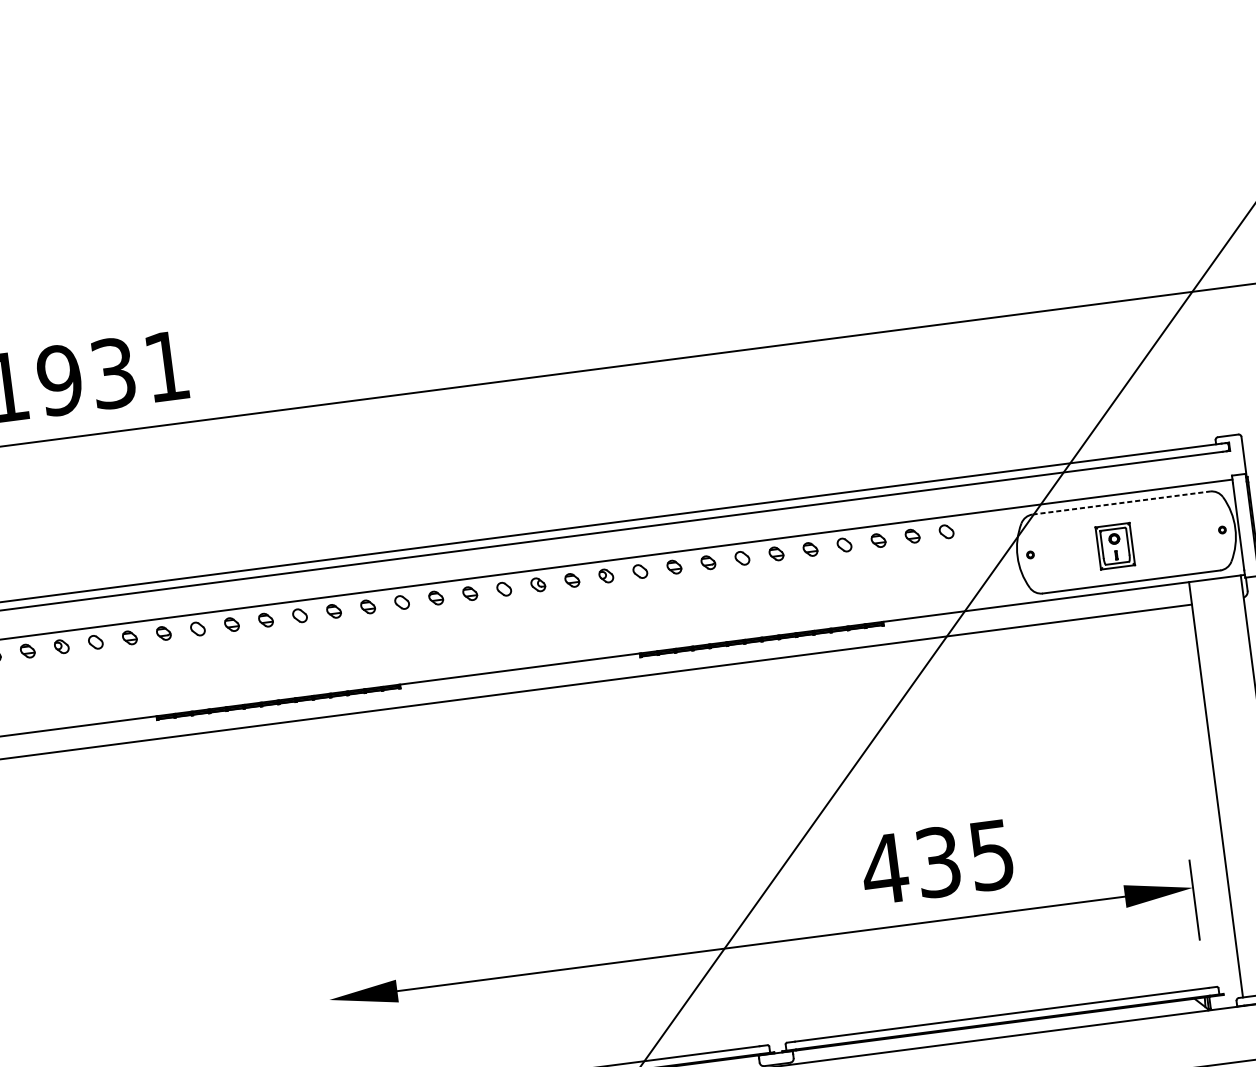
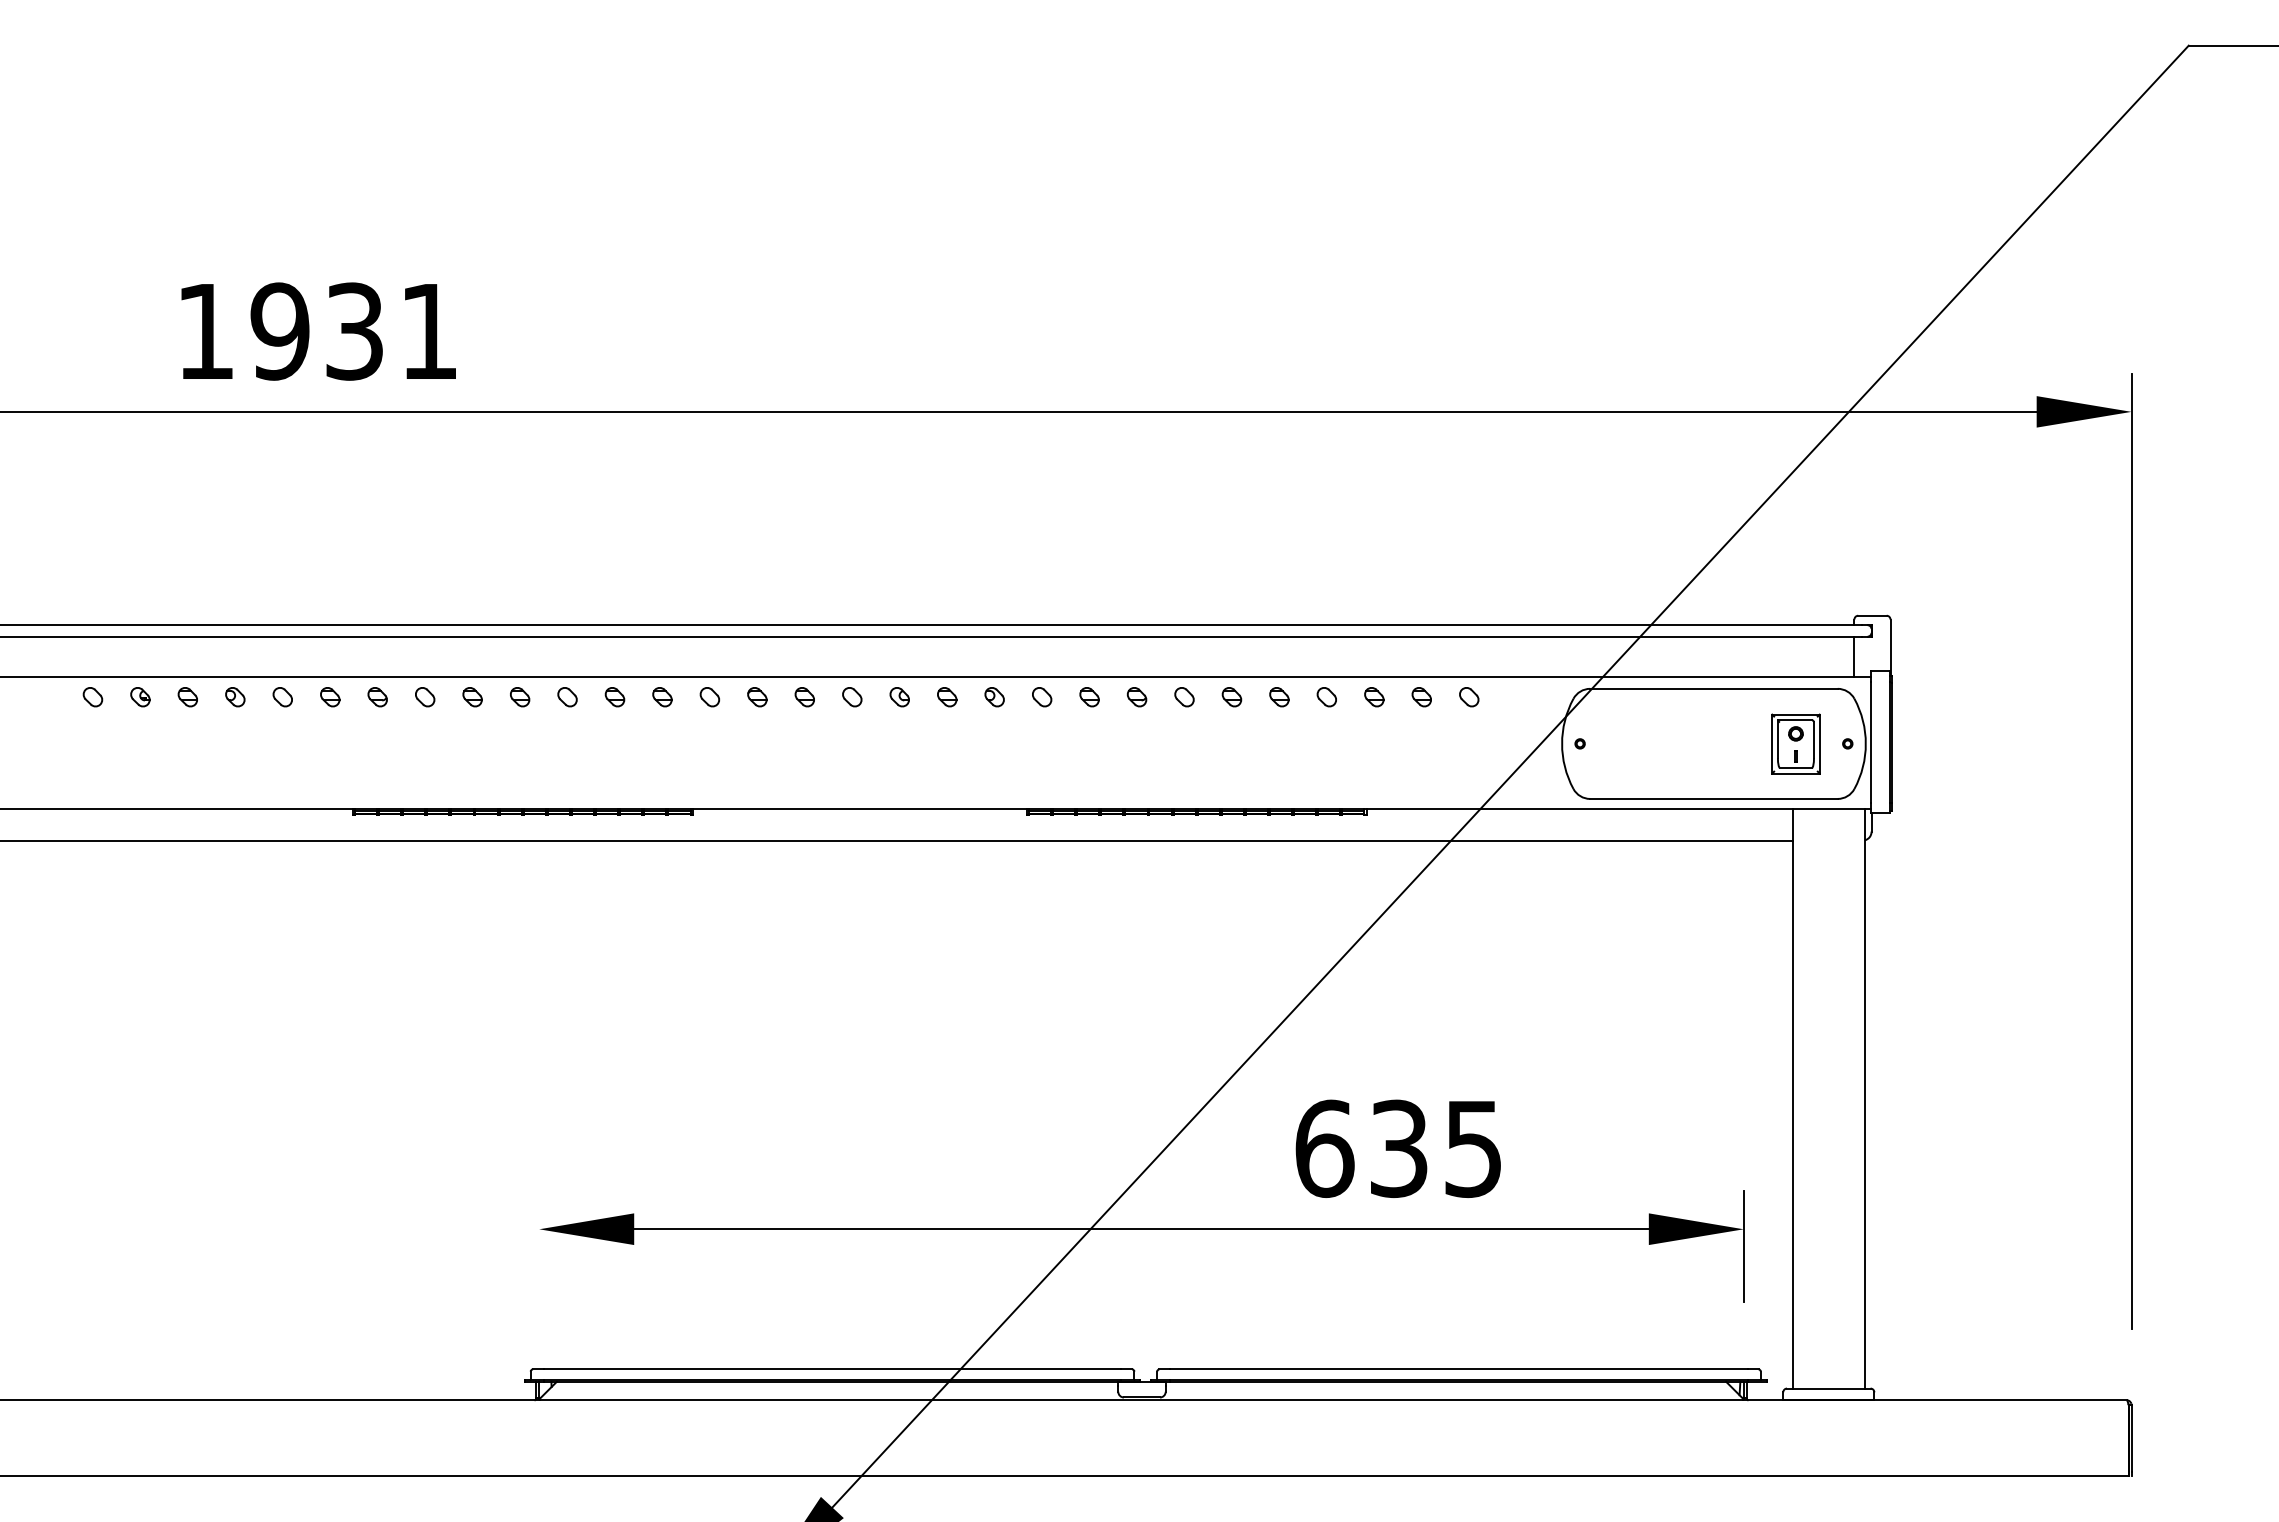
line: (1219, 466) -> (1854, 656), added
line: (1120, 502) -> (1713, 688), dashed -> solid
part: (1114, 545) -> (1795, 743), moved
text: (884, 868) -> (1324, 1148), 435 -> 635

